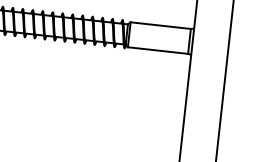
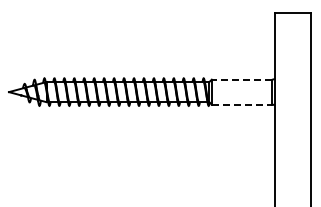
line: (160, 25) -> (241, 79), solid -> dashed
line: (158, 50) -> (242, 104), solid -> dashed

